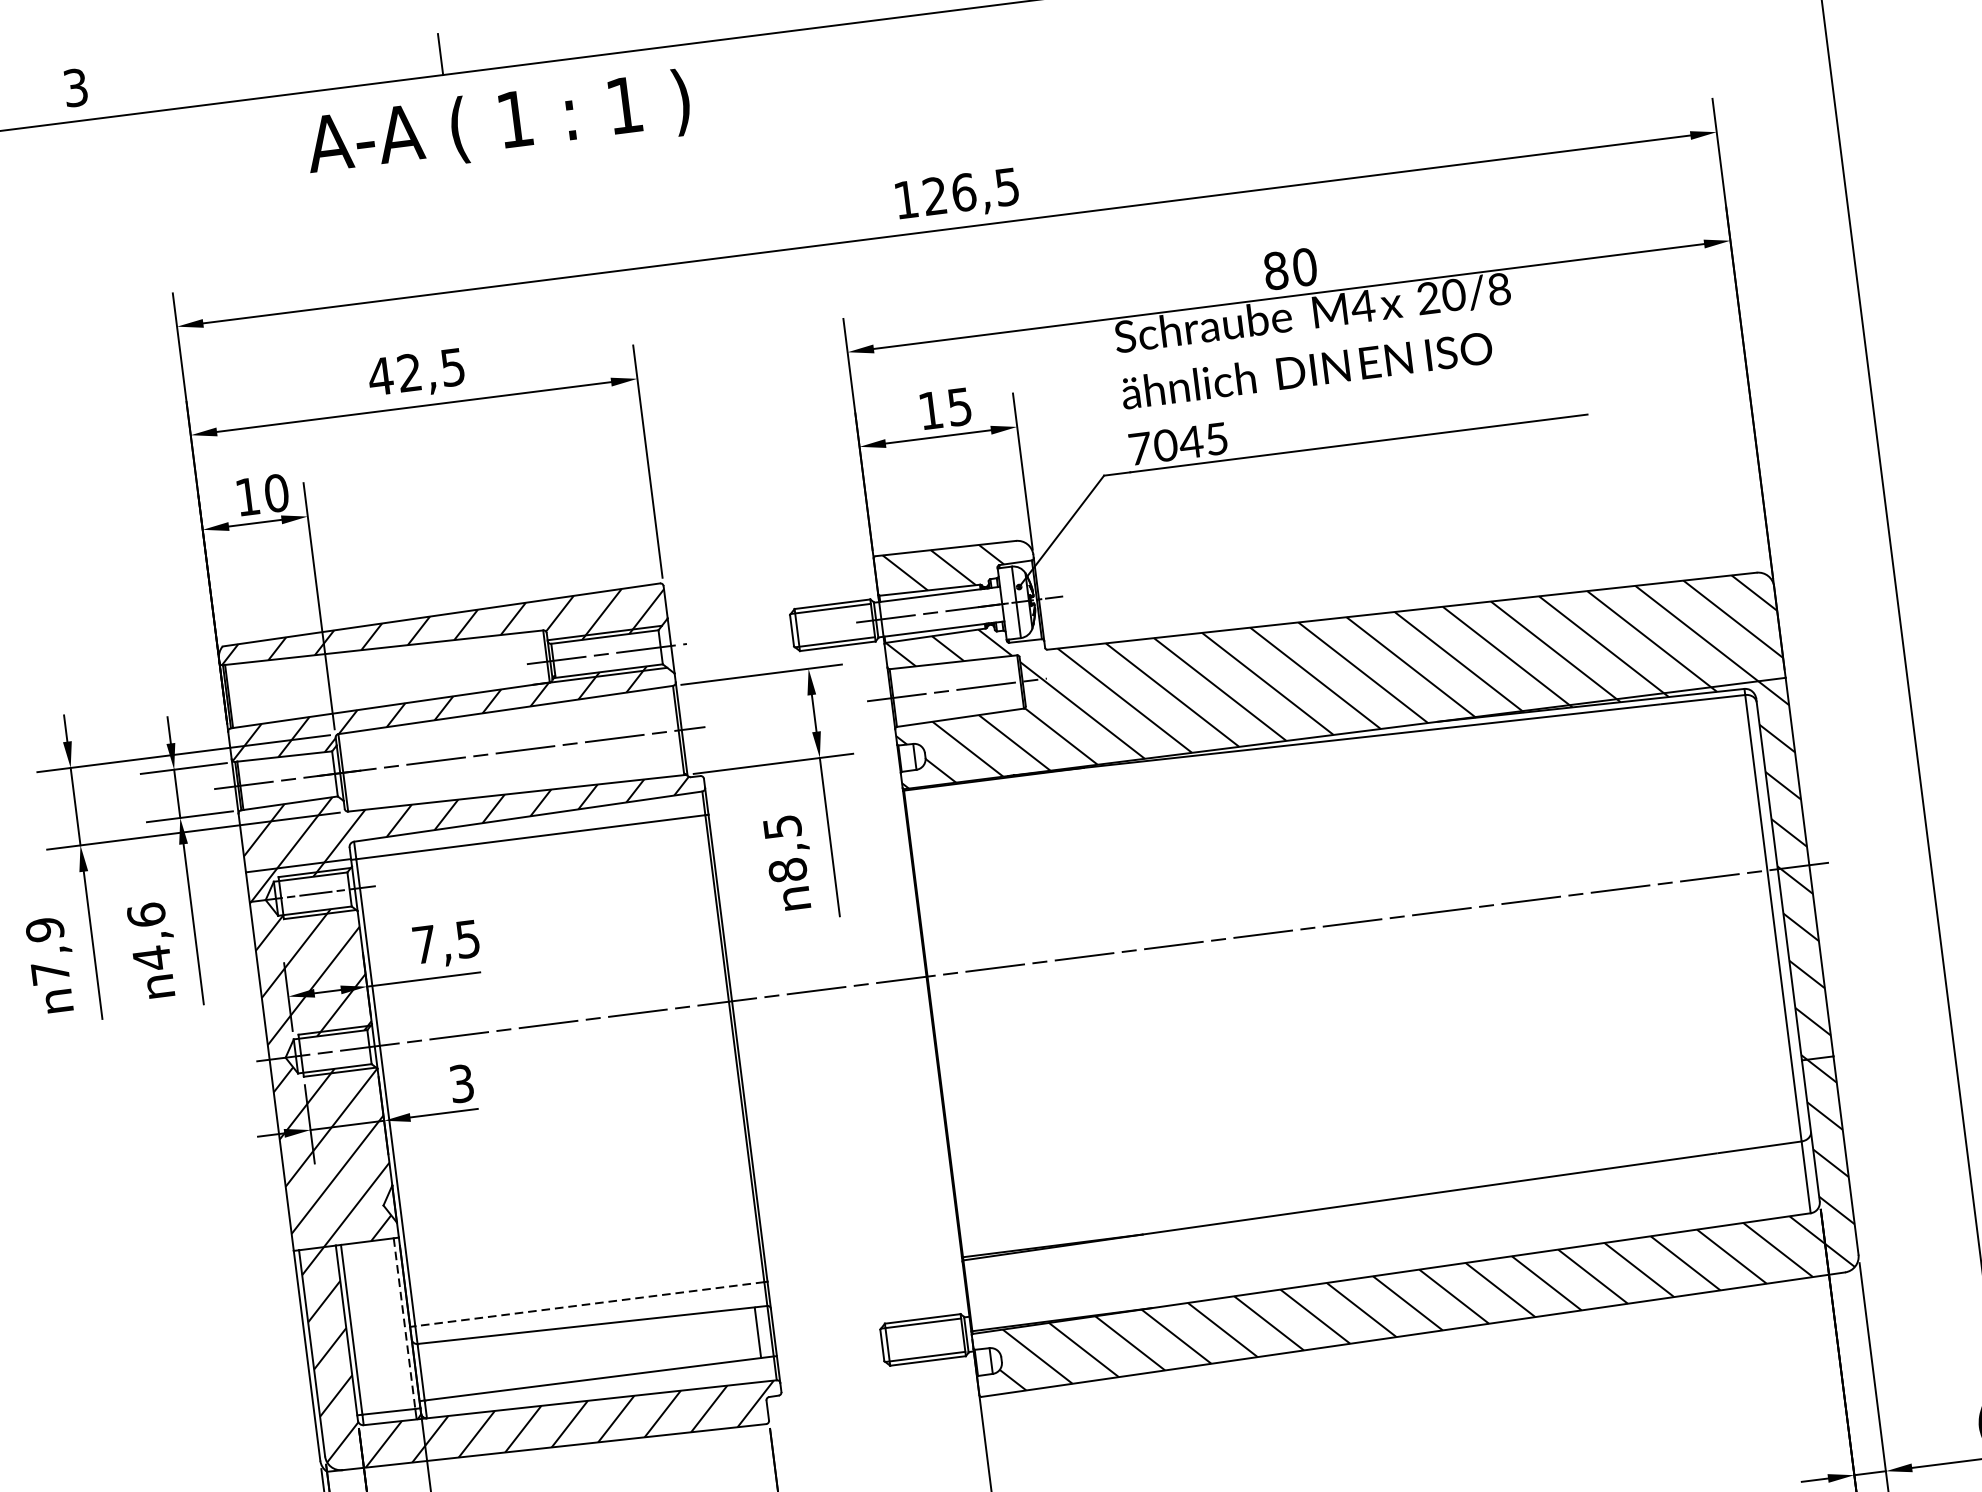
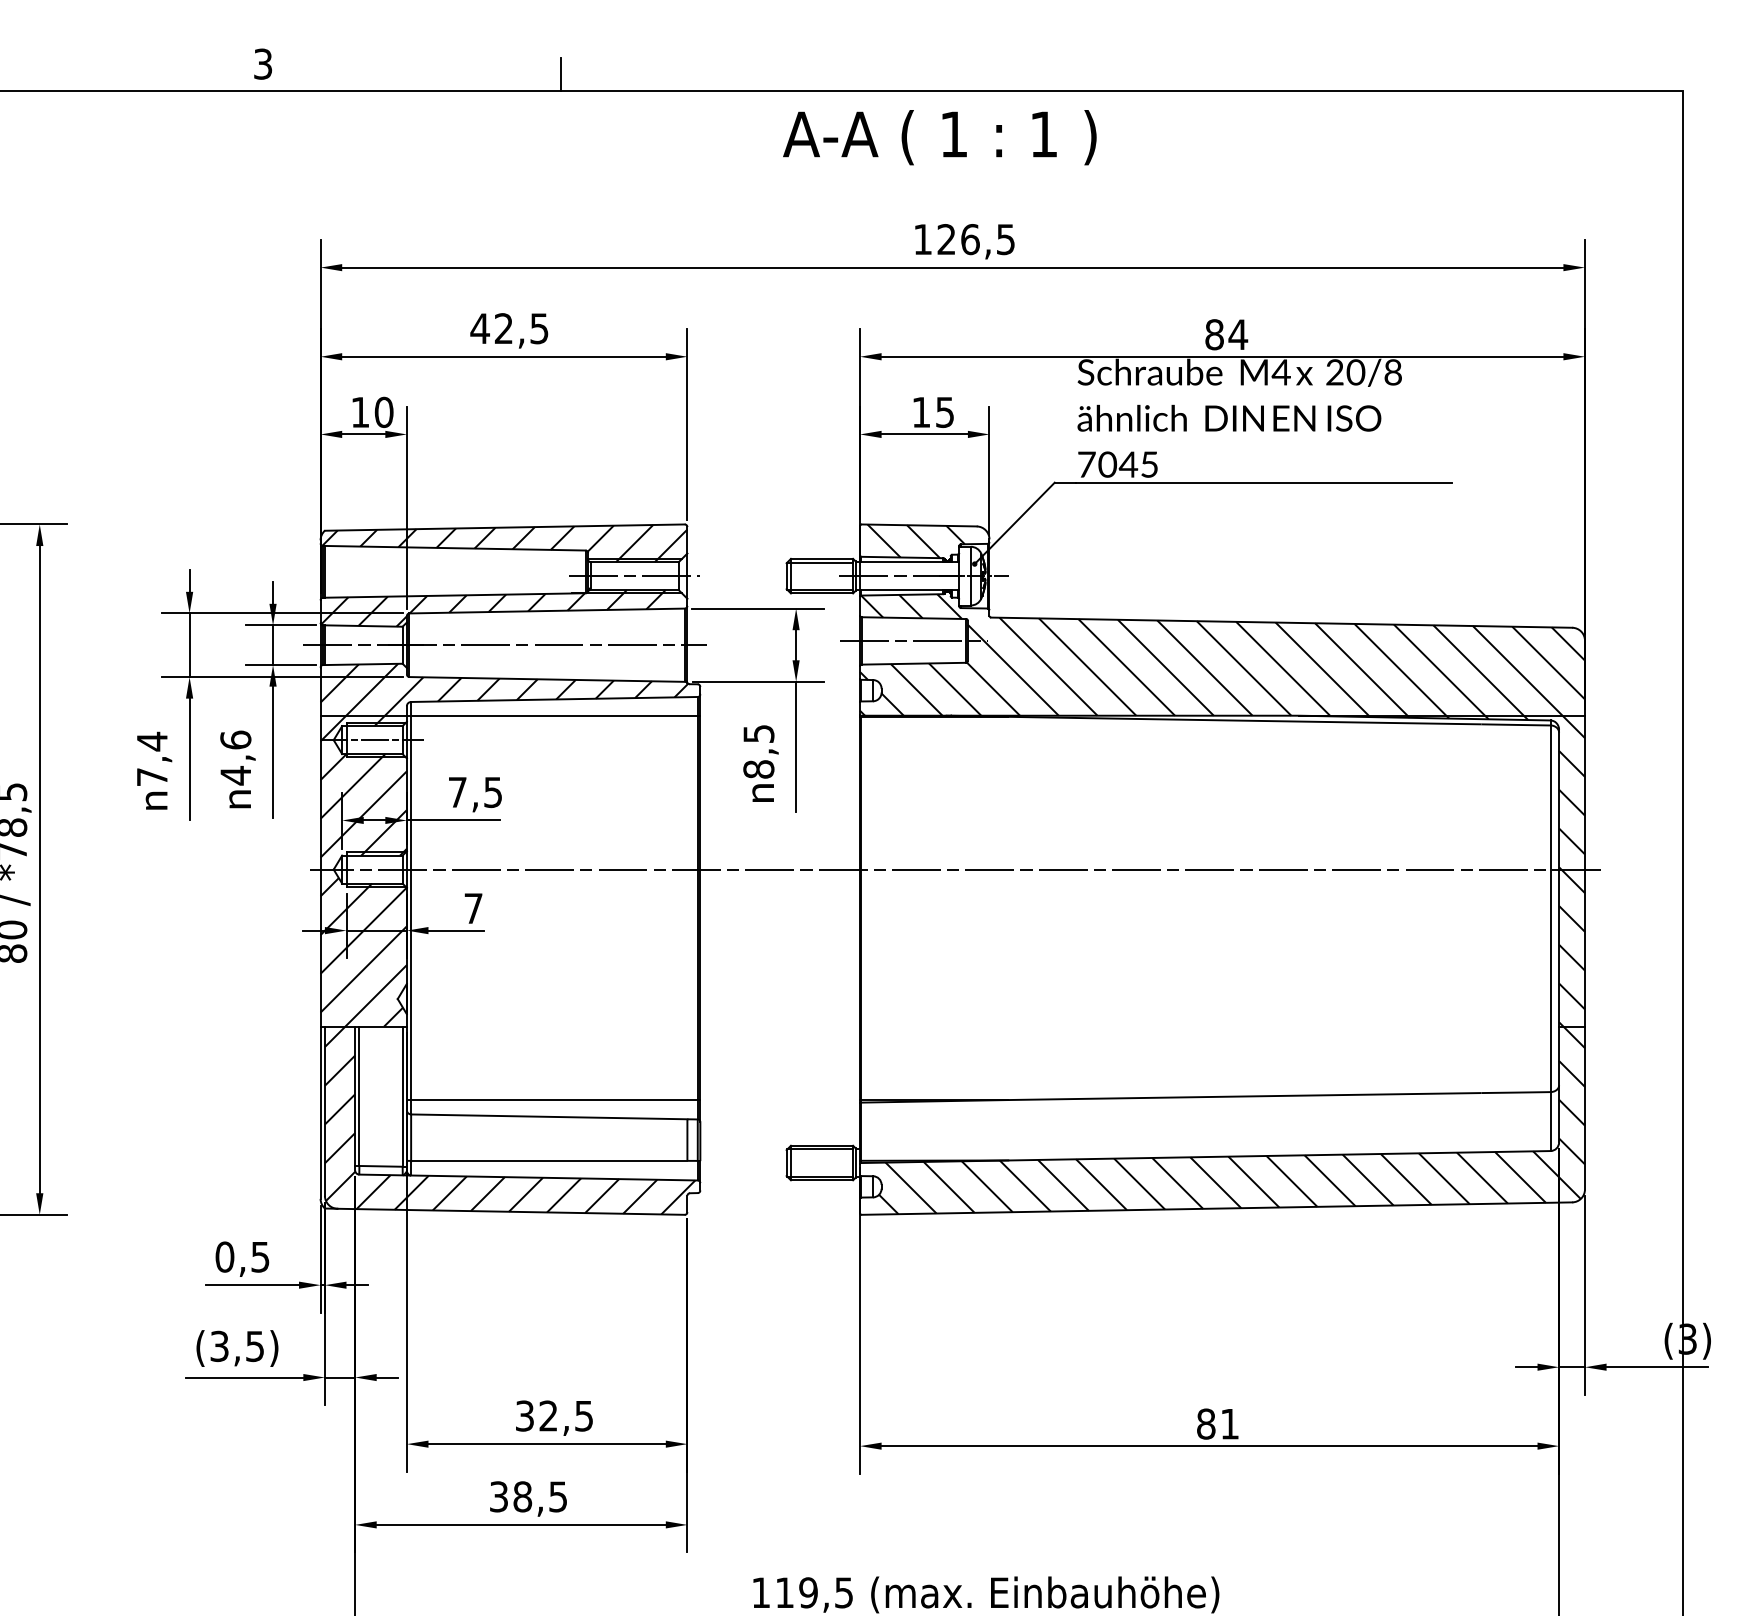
text: (497, 125) -> (939, 137), moved
text: (1305, 266) -> (1238, 334), 80 -> 84
text: (44, 929) -> (151, 741), 7,9 -> 7,4
text: (461, 1083) -> (473, 908), 3 -> 7
line: (588, 1303) -> (553, 1099), dashed -> solid
line: (404, 1324) -> (402, 1097), dashed -> solid

